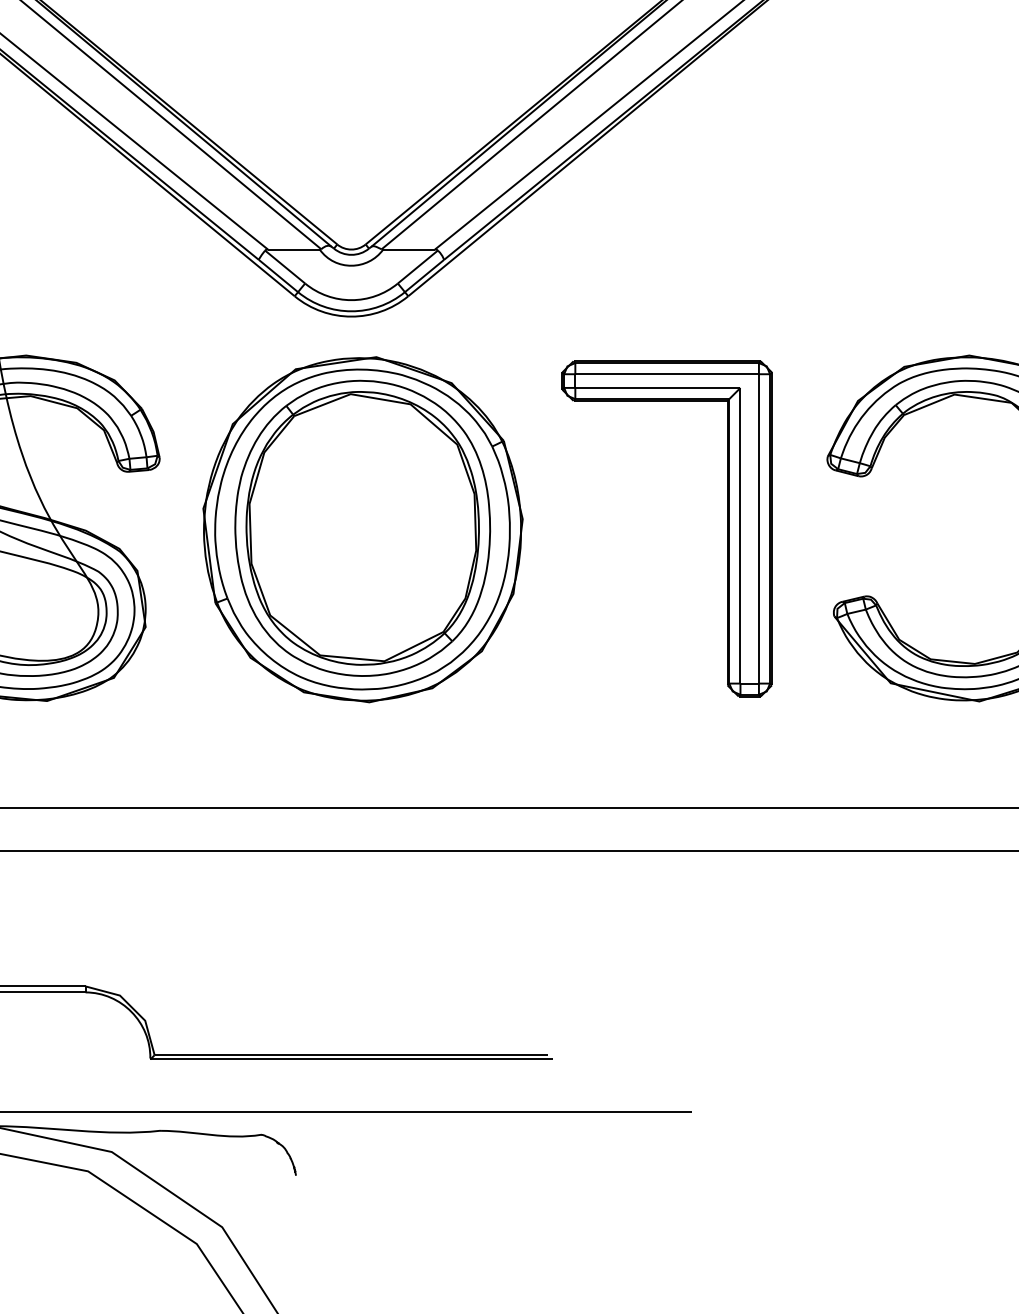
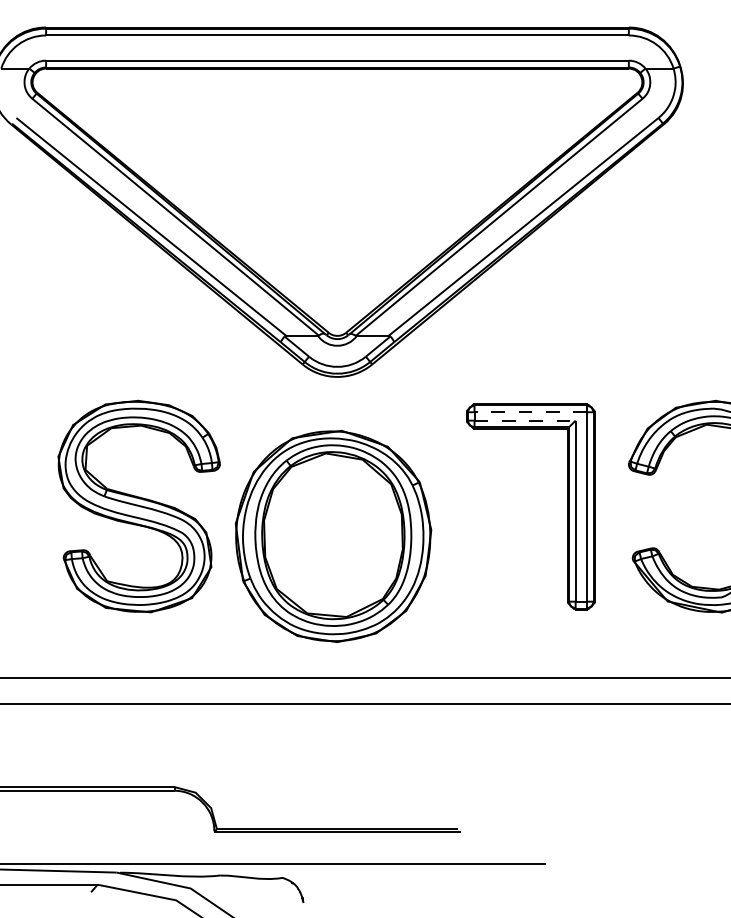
line: (666, 374) -> (530, 412), solid -> dashed
line: (658, 387) -> (525, 420), solid -> dashed
part: (362, 528) -> (333, 535), moved

